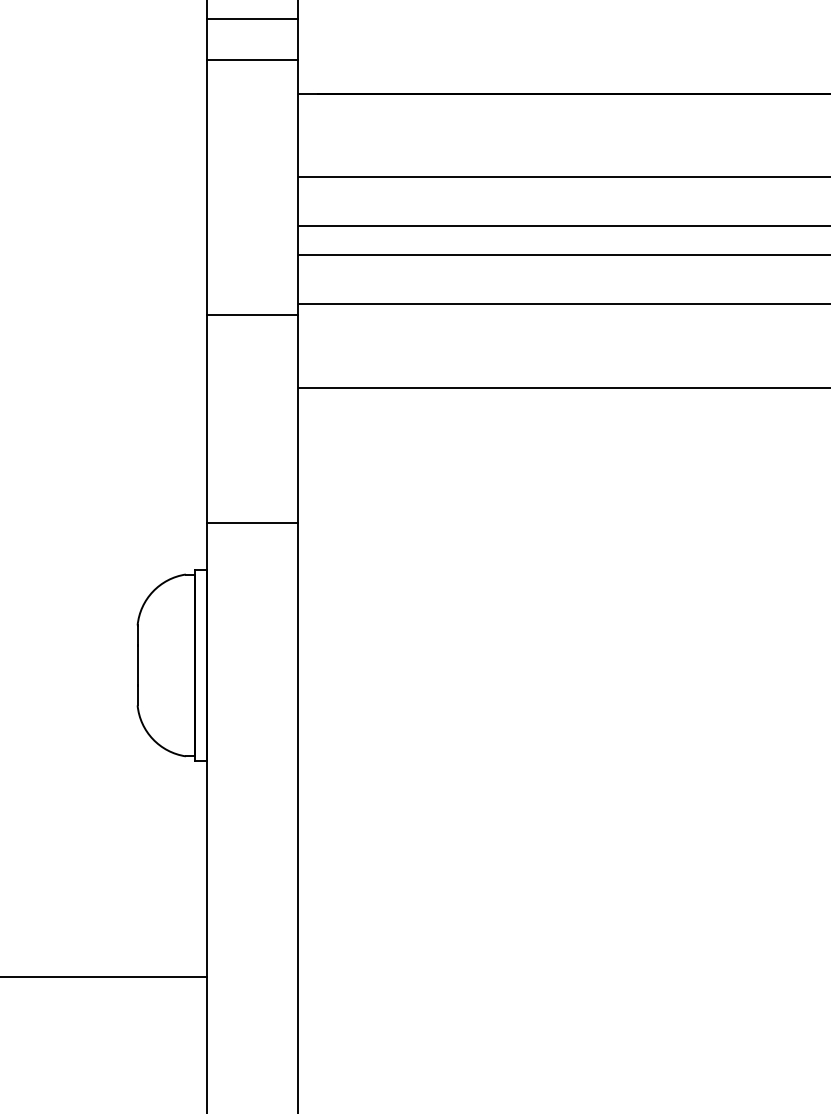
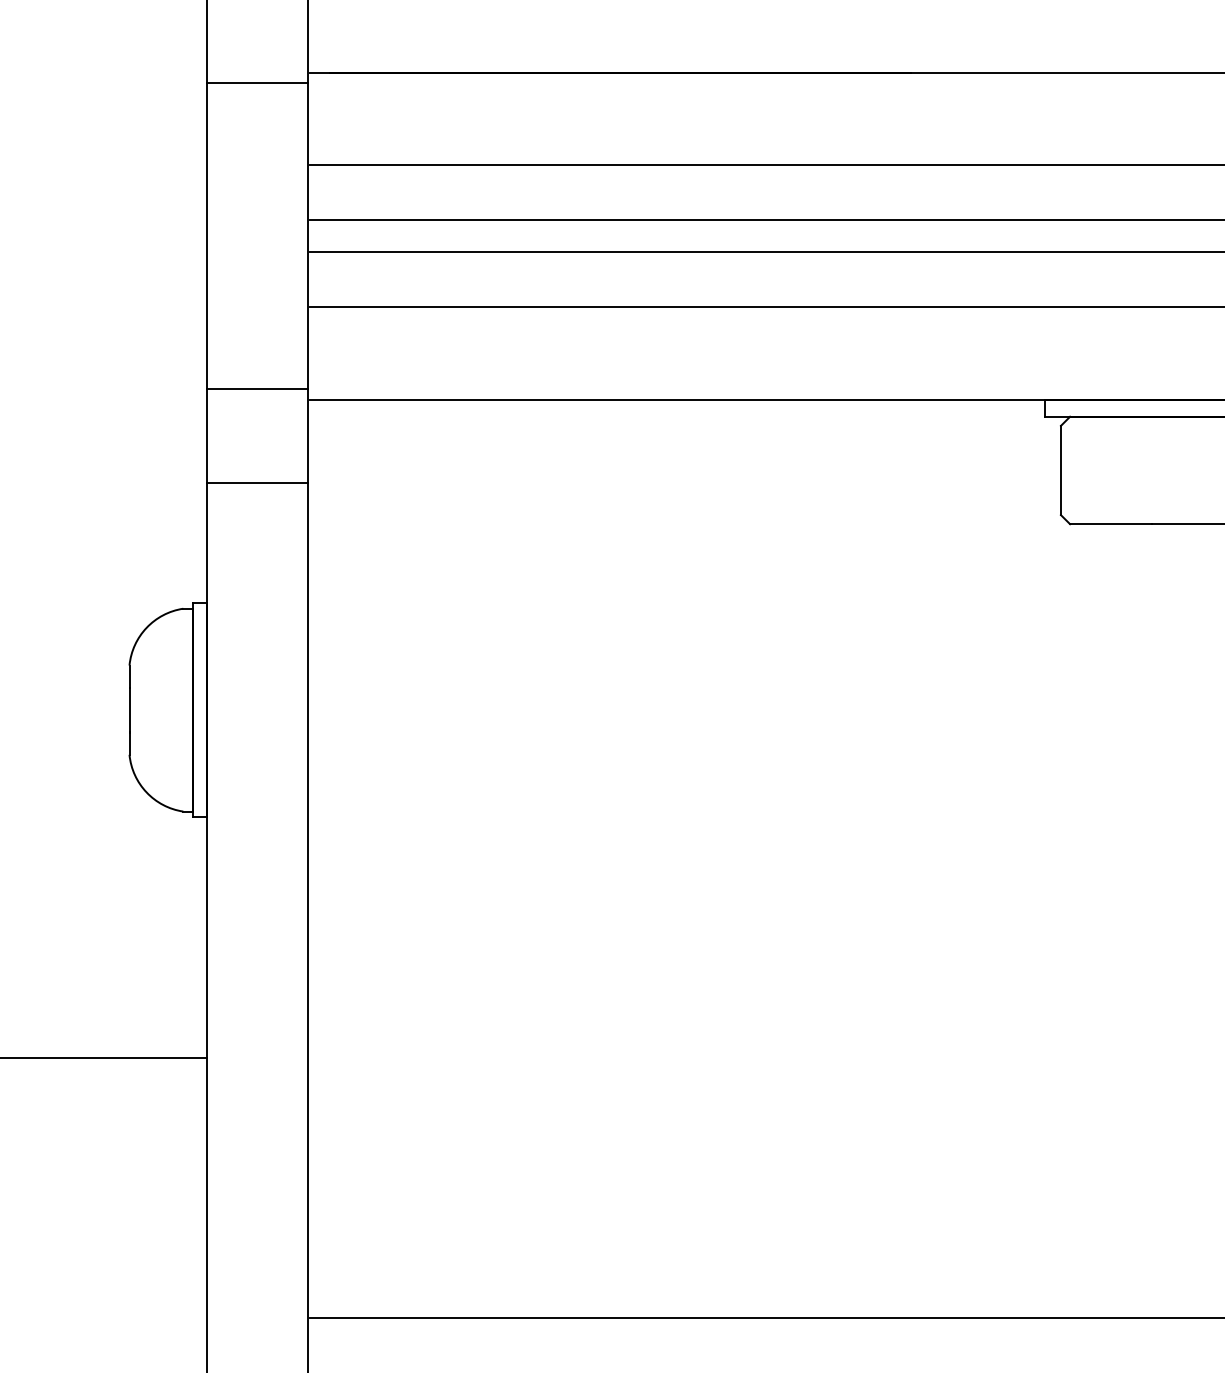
line: (251, 59) -> (256, 82), moved
line: (251, 315) -> (256, 389), moved
line: (251, 523) -> (256, 482), moved

